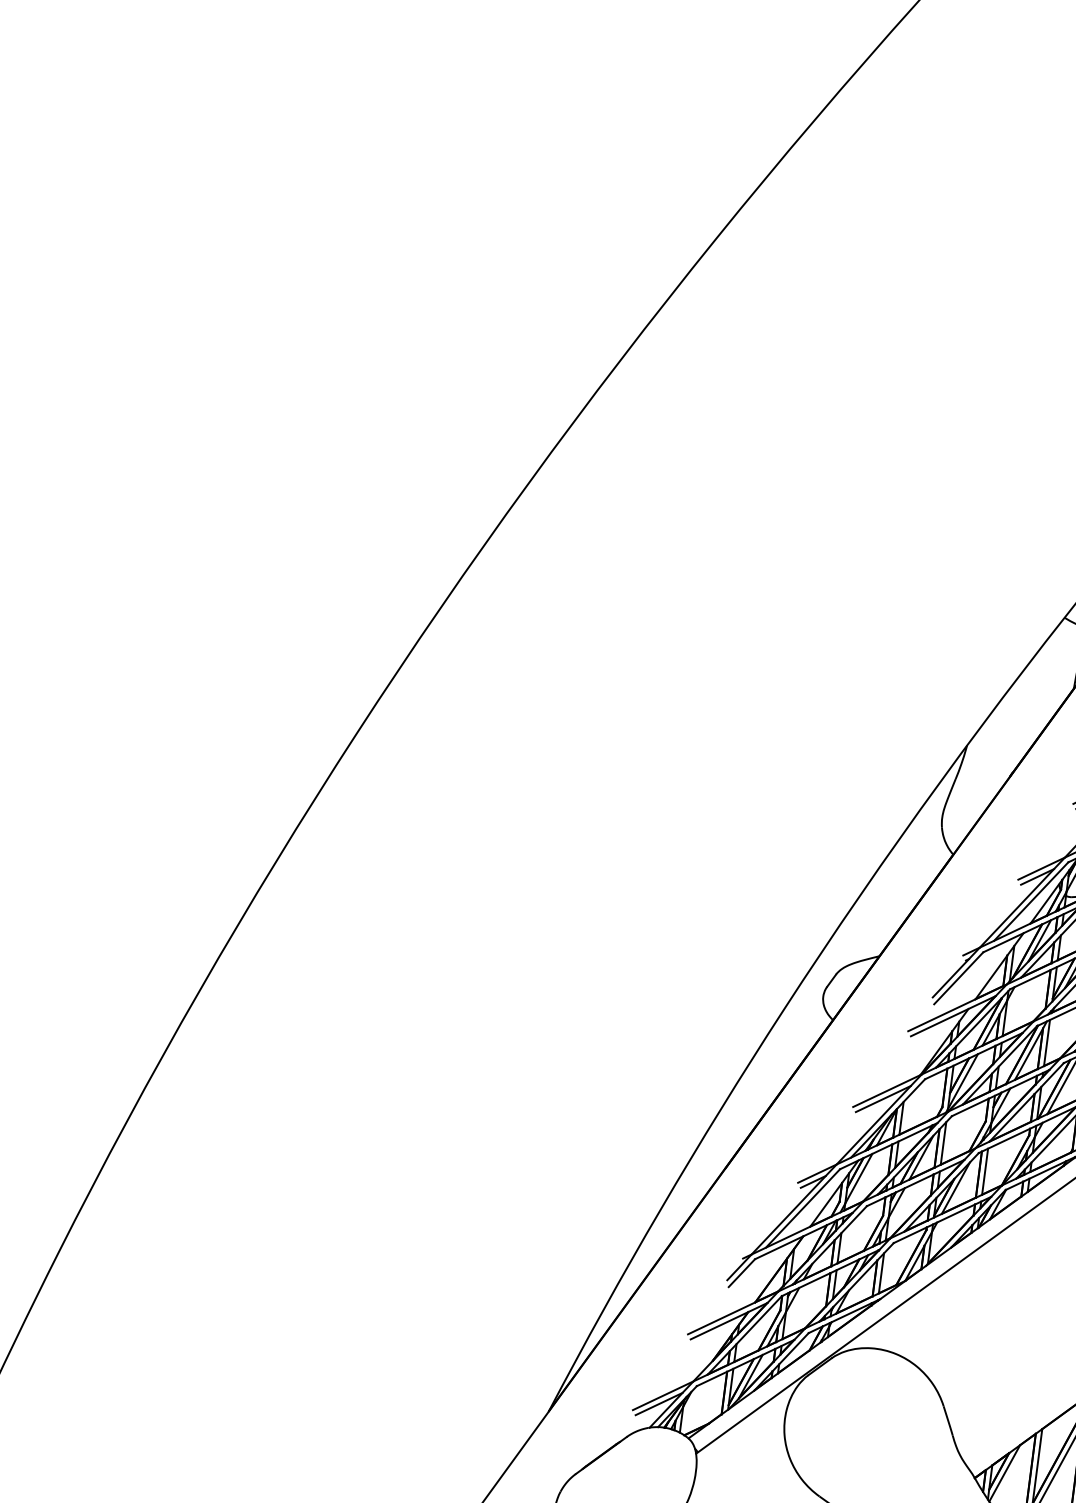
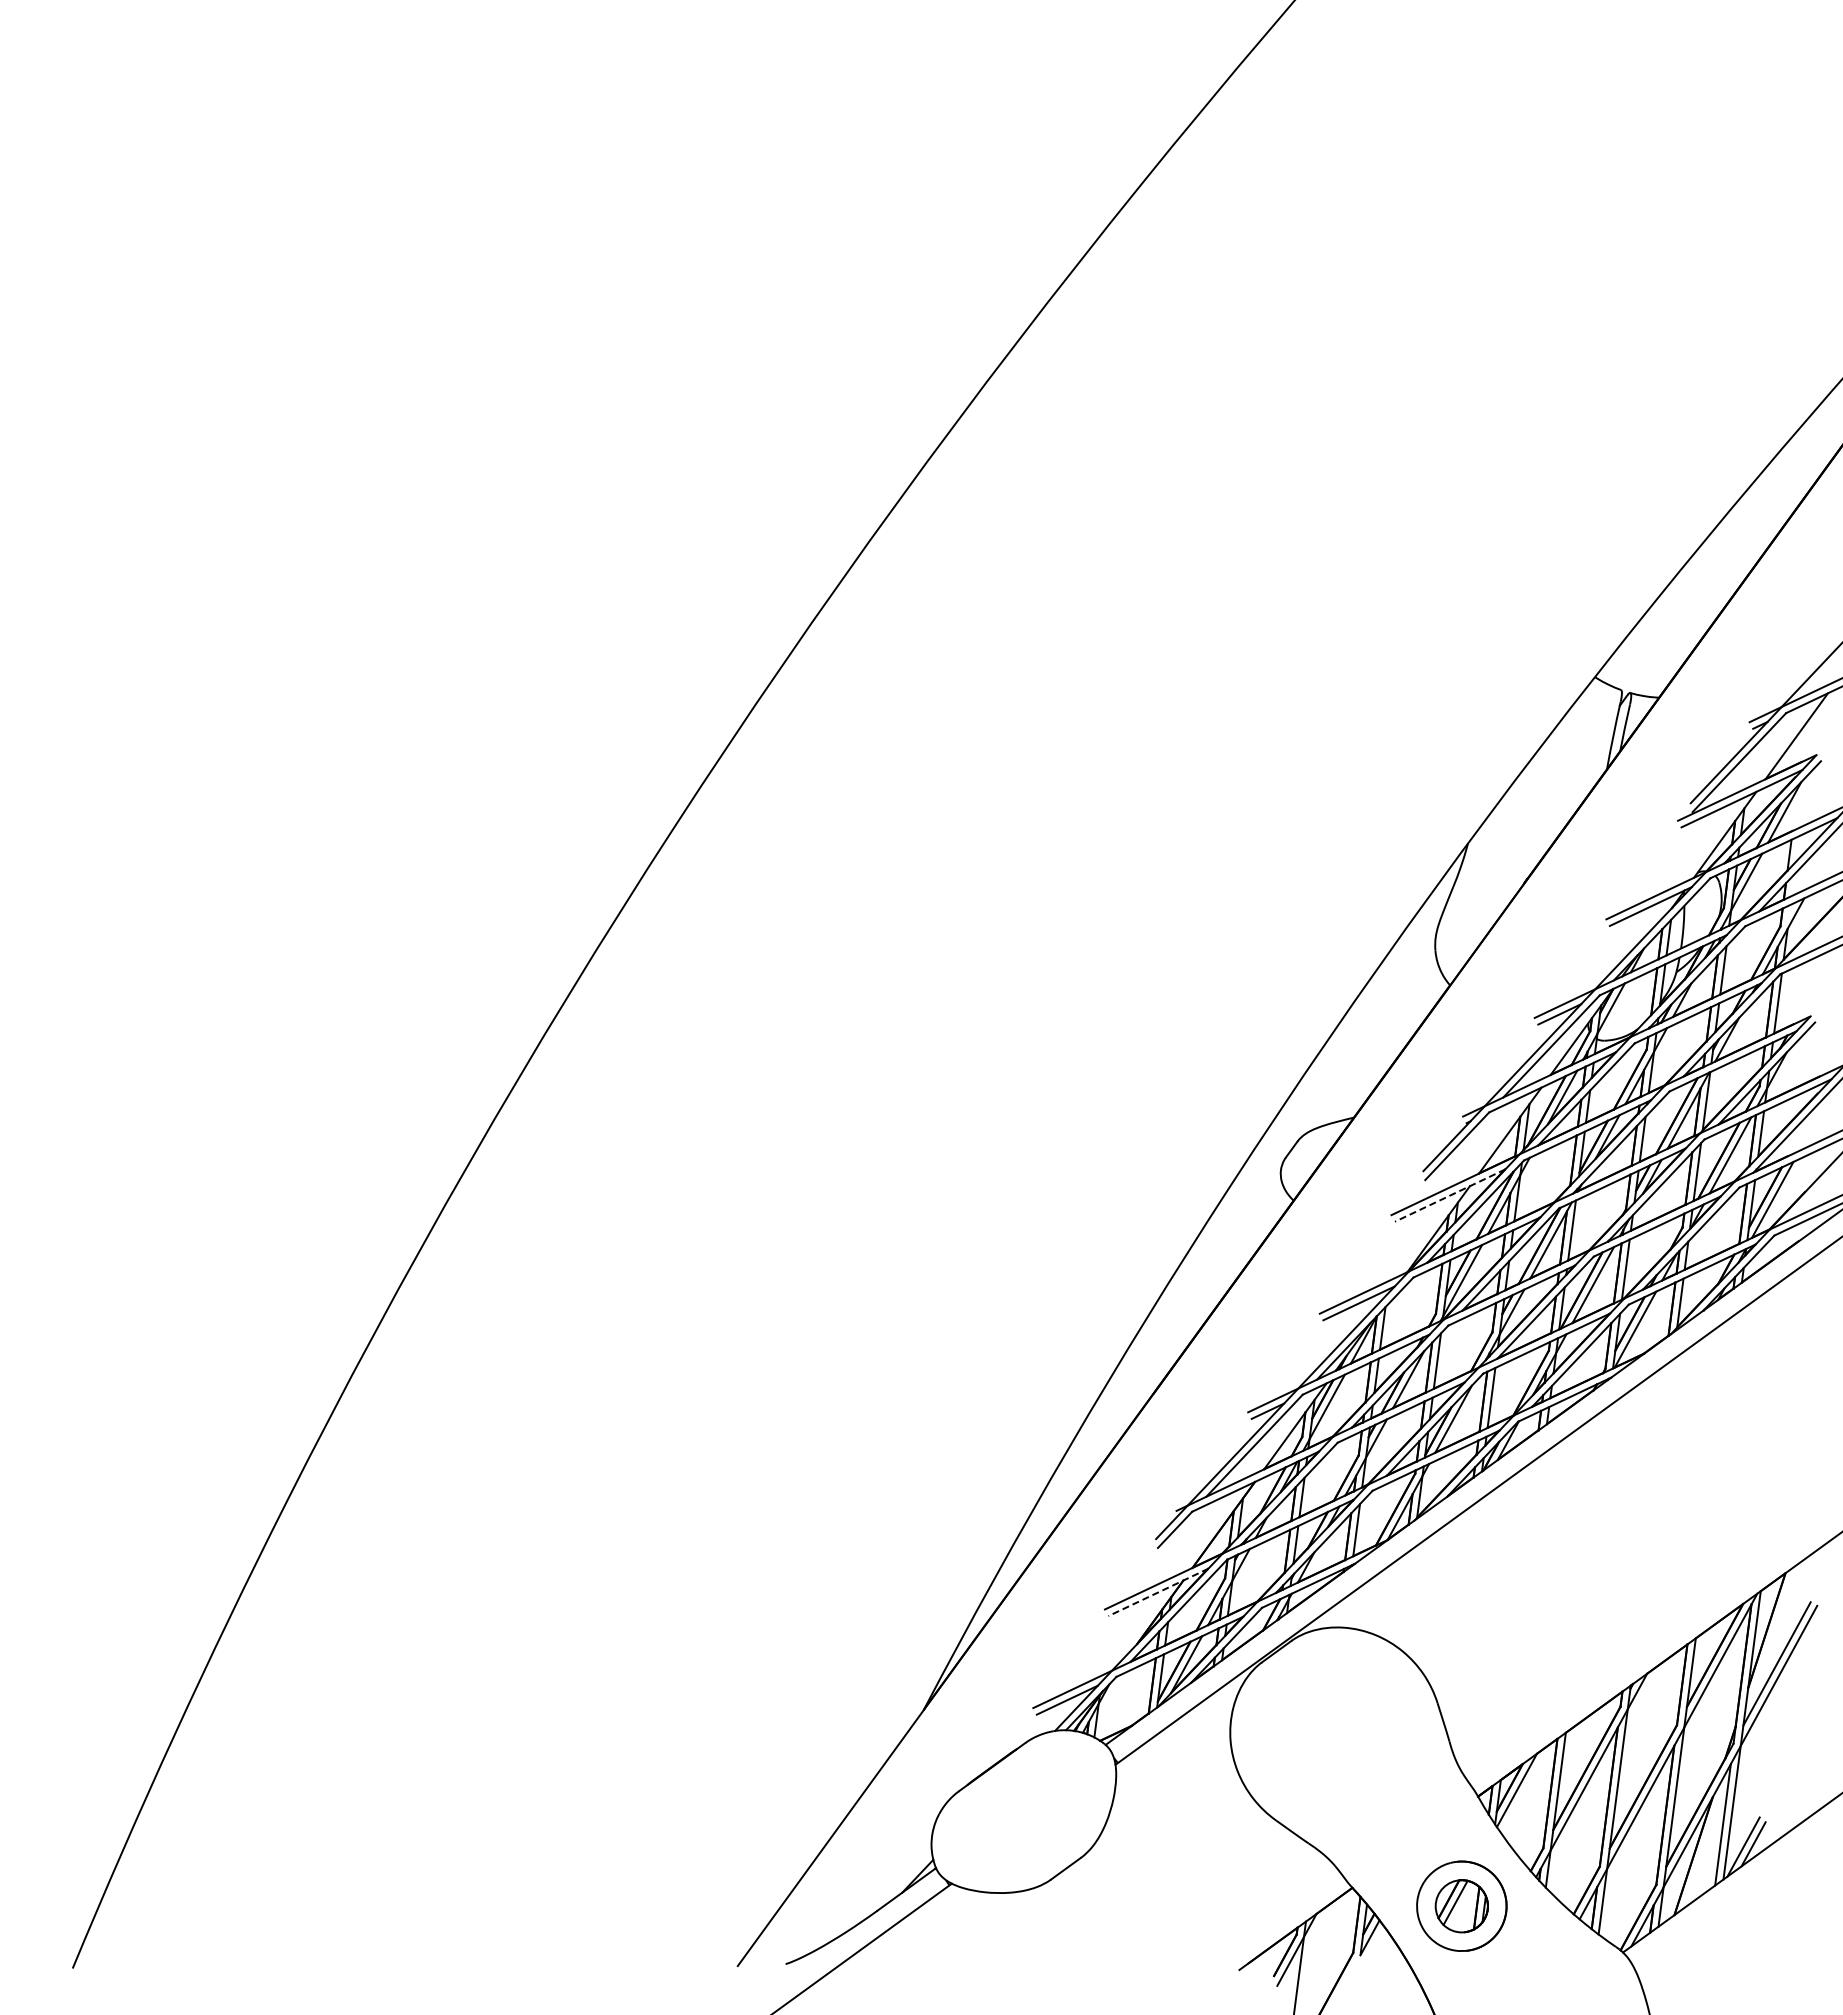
line: (952, 1016) -> (1449, 1195), solid -> dashed
line: (729, 1321) -> (1158, 1592), solid -> dashed

